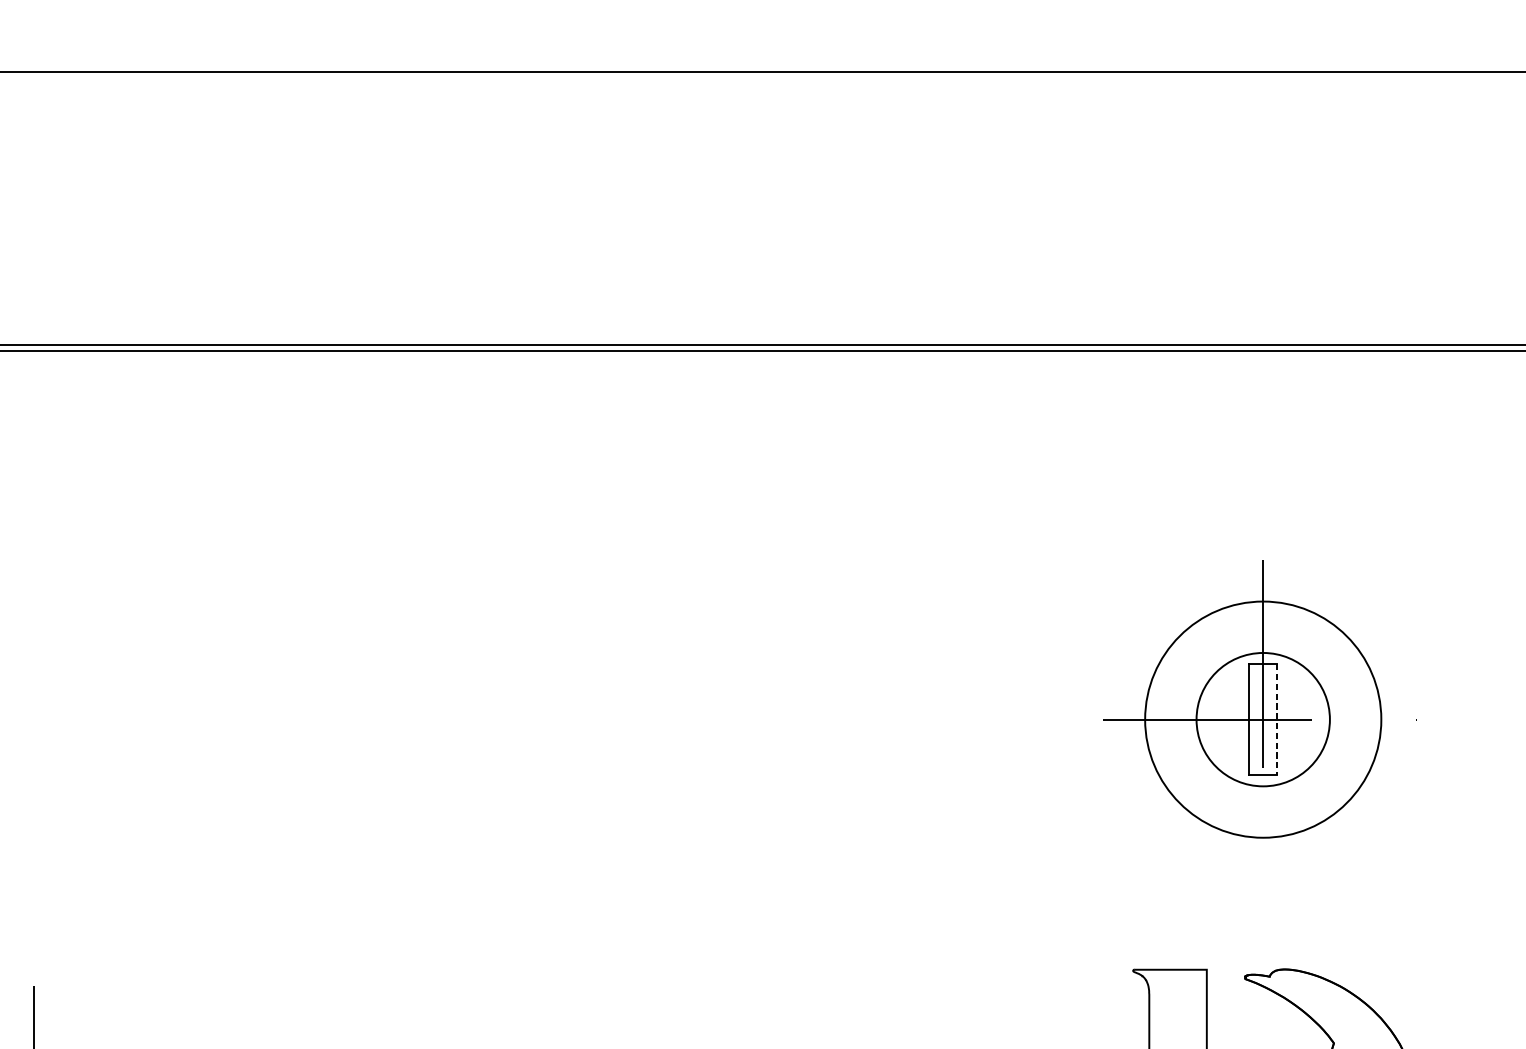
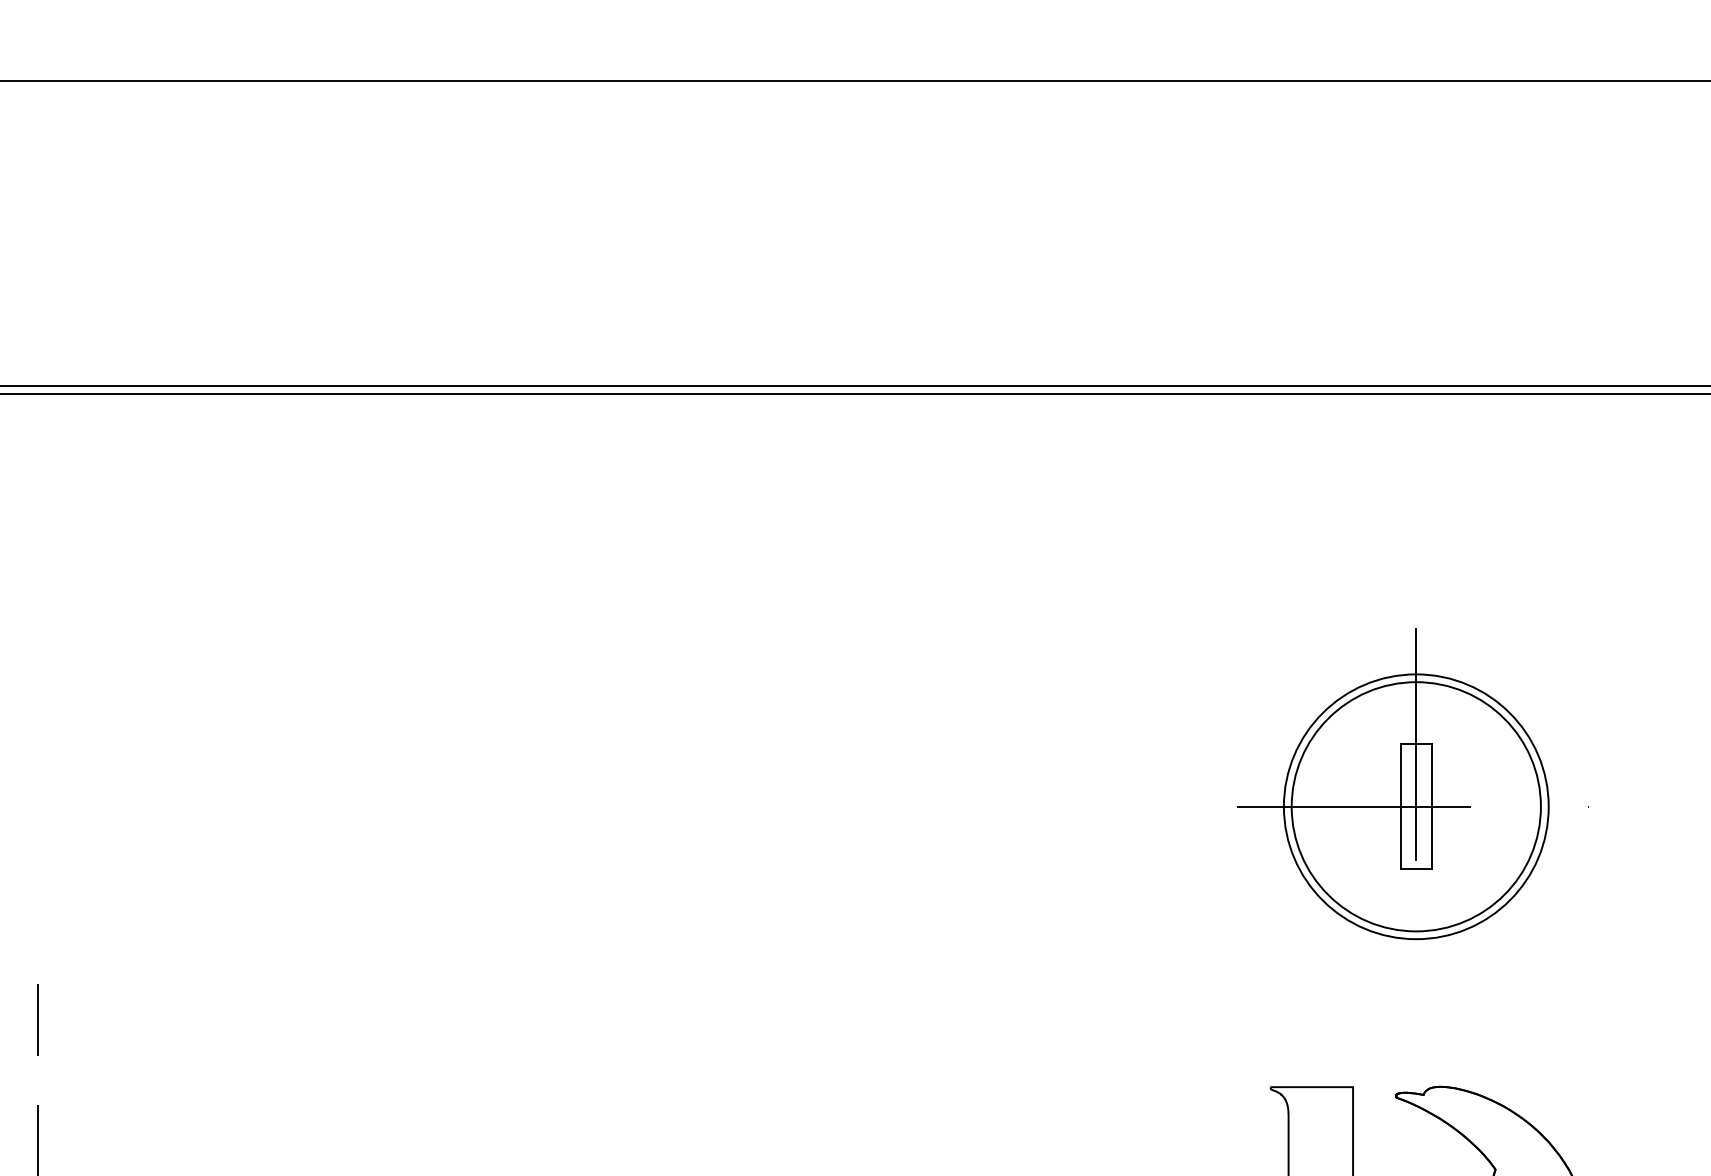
circle: (1262, 719) -> (1415, 806), size x1.67
line: (1276, 720) -> (1431, 807), dashed -> solid
line: (33, 909) -> (37, 1019), added

